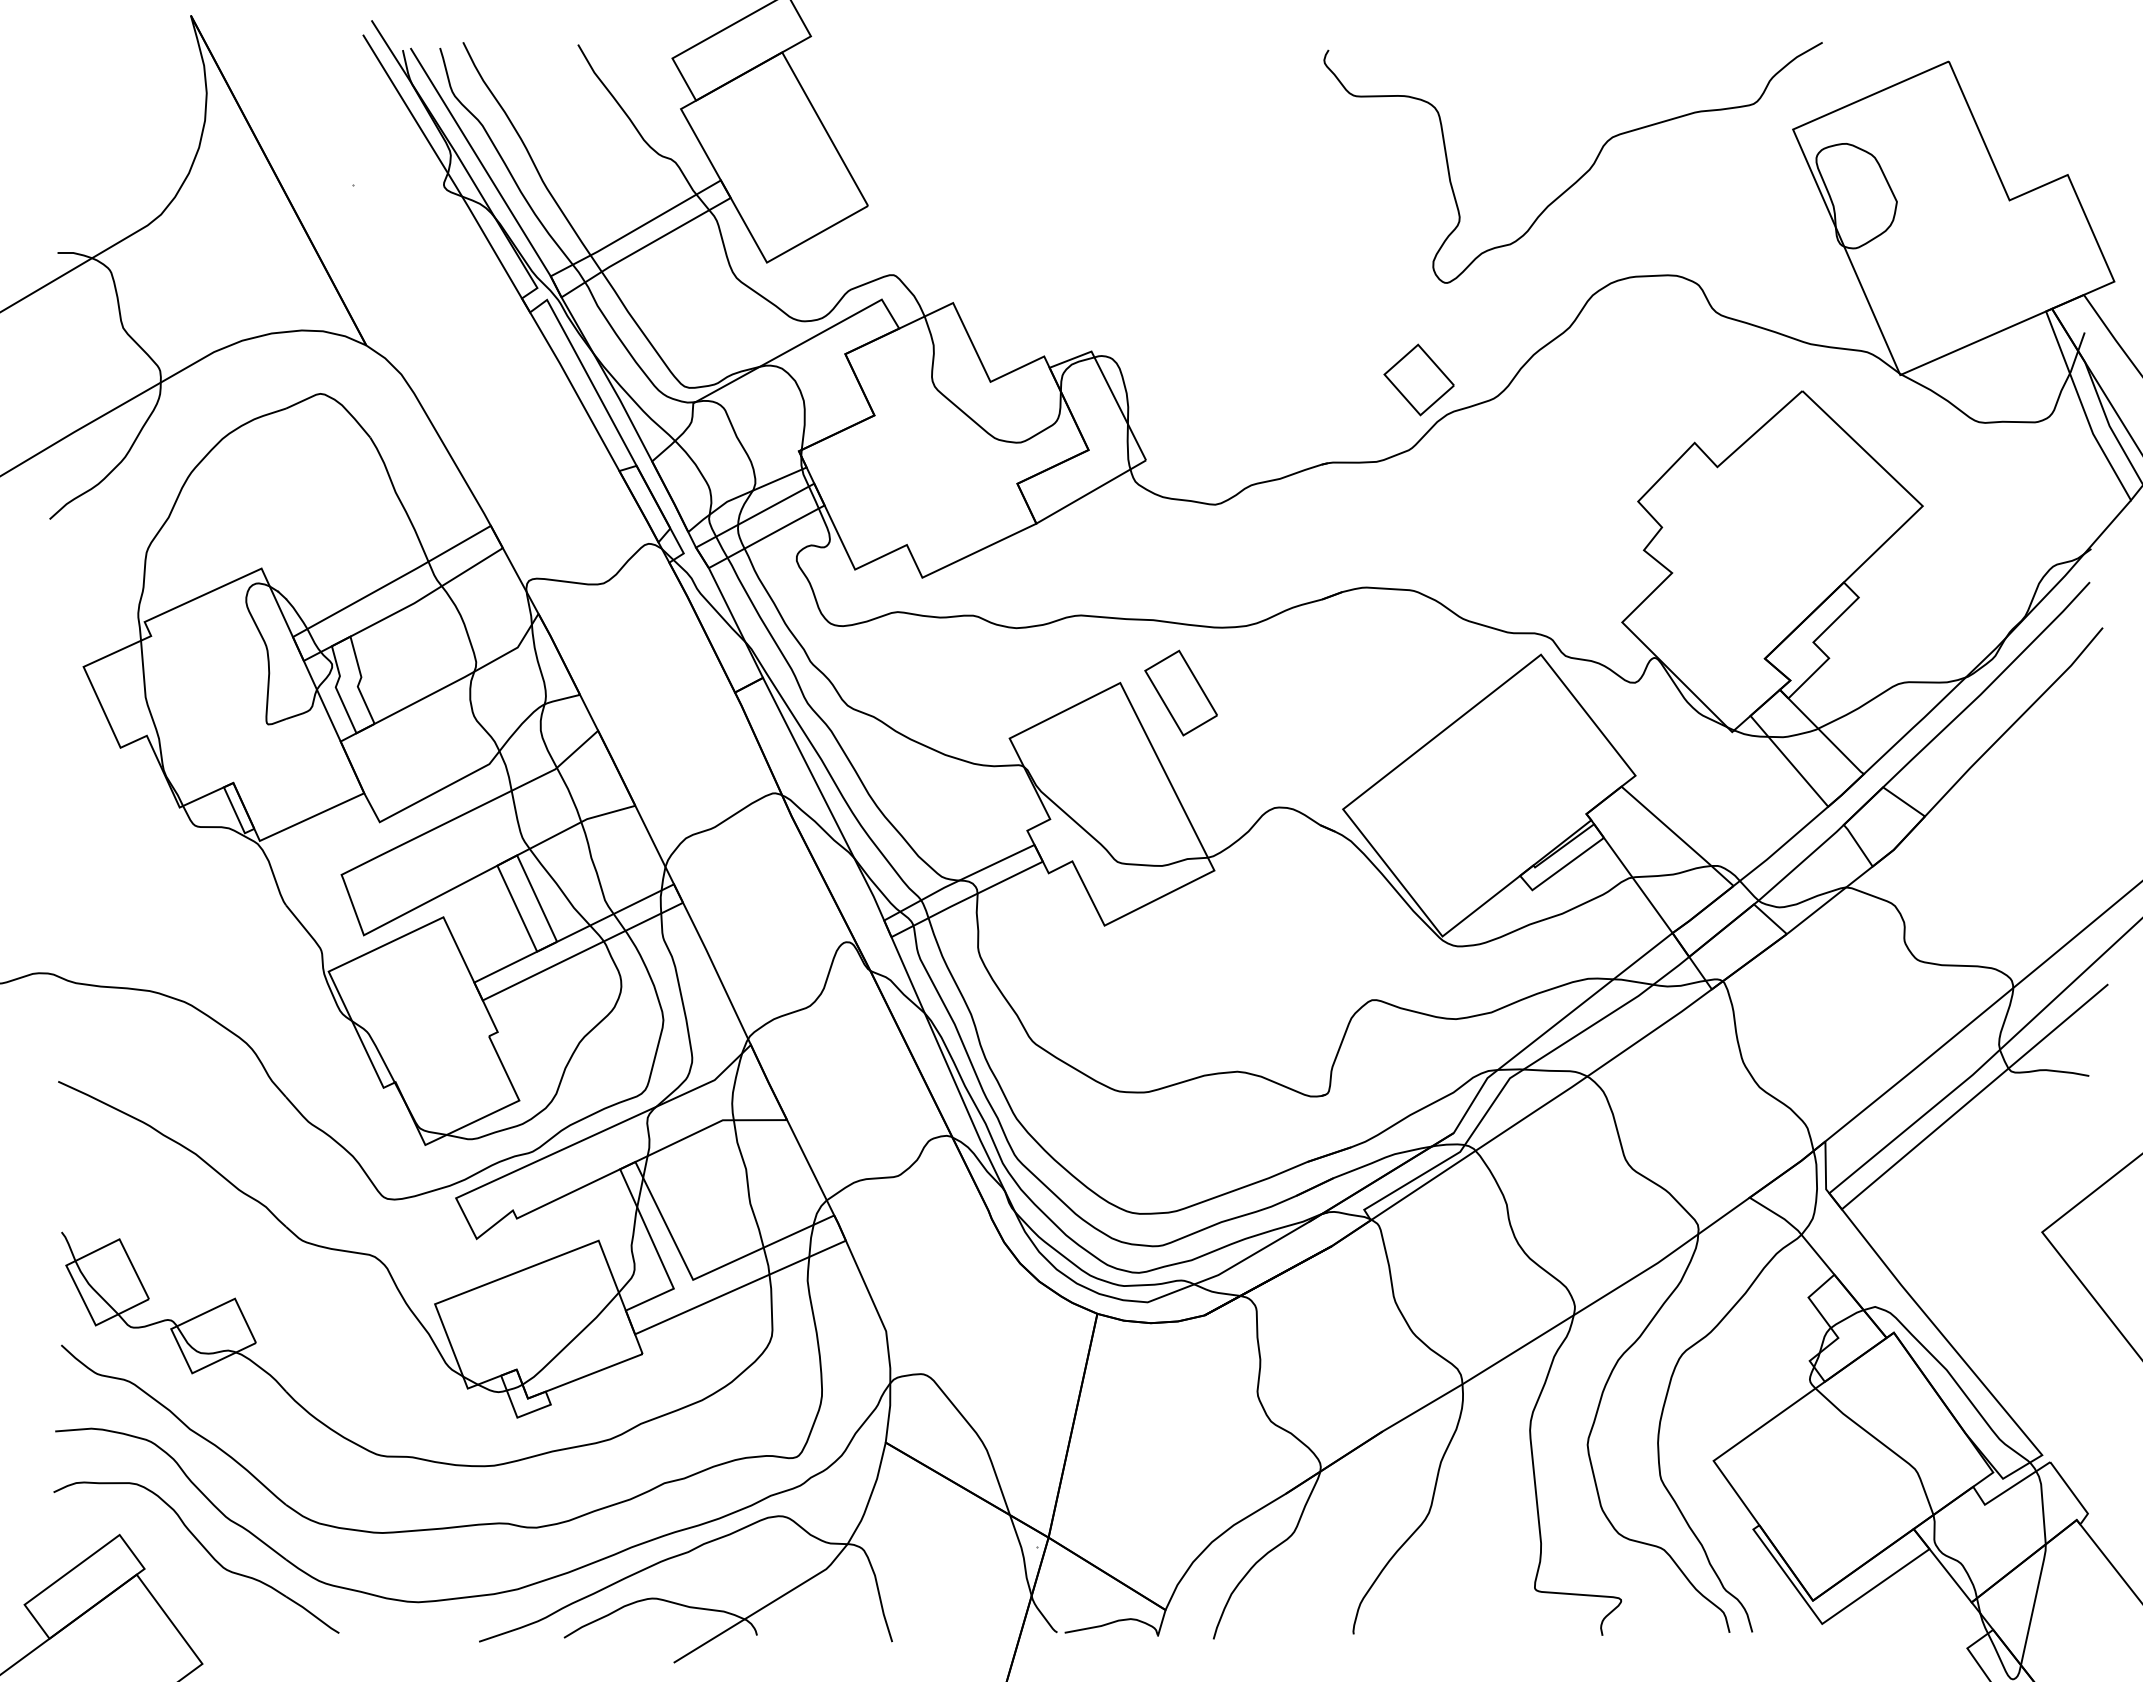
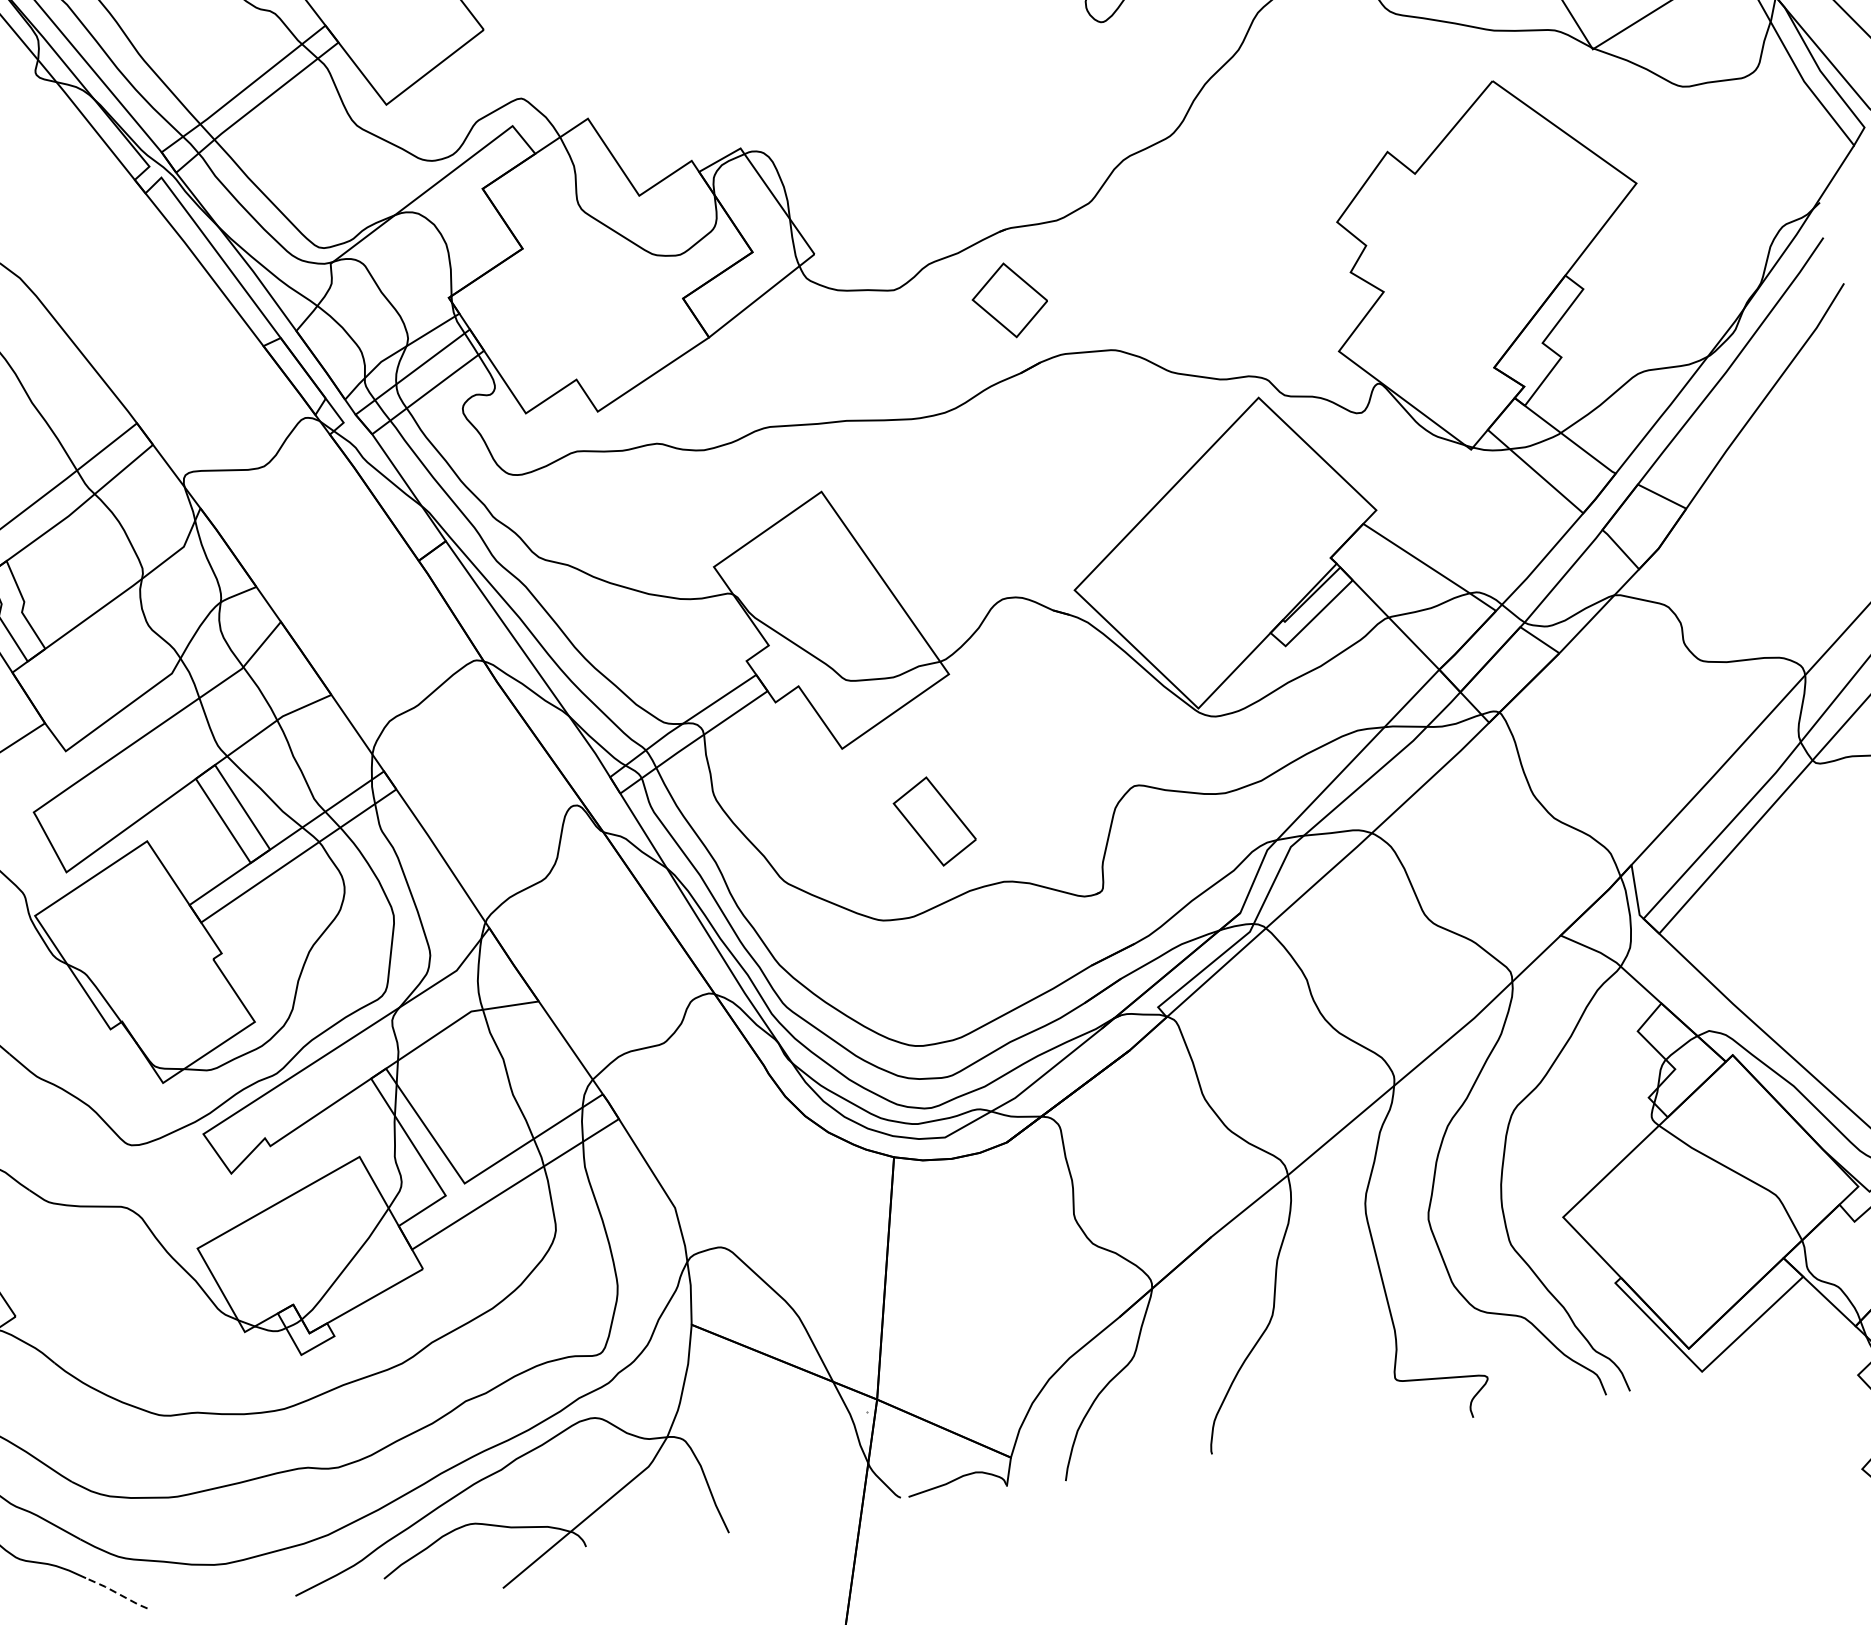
part: (1418, 379) -> (1009, 299), moved
part: (1180, 692) -> (934, 821), moved
line: (313, 1614) -> (117, 1592), solid -> dashed

